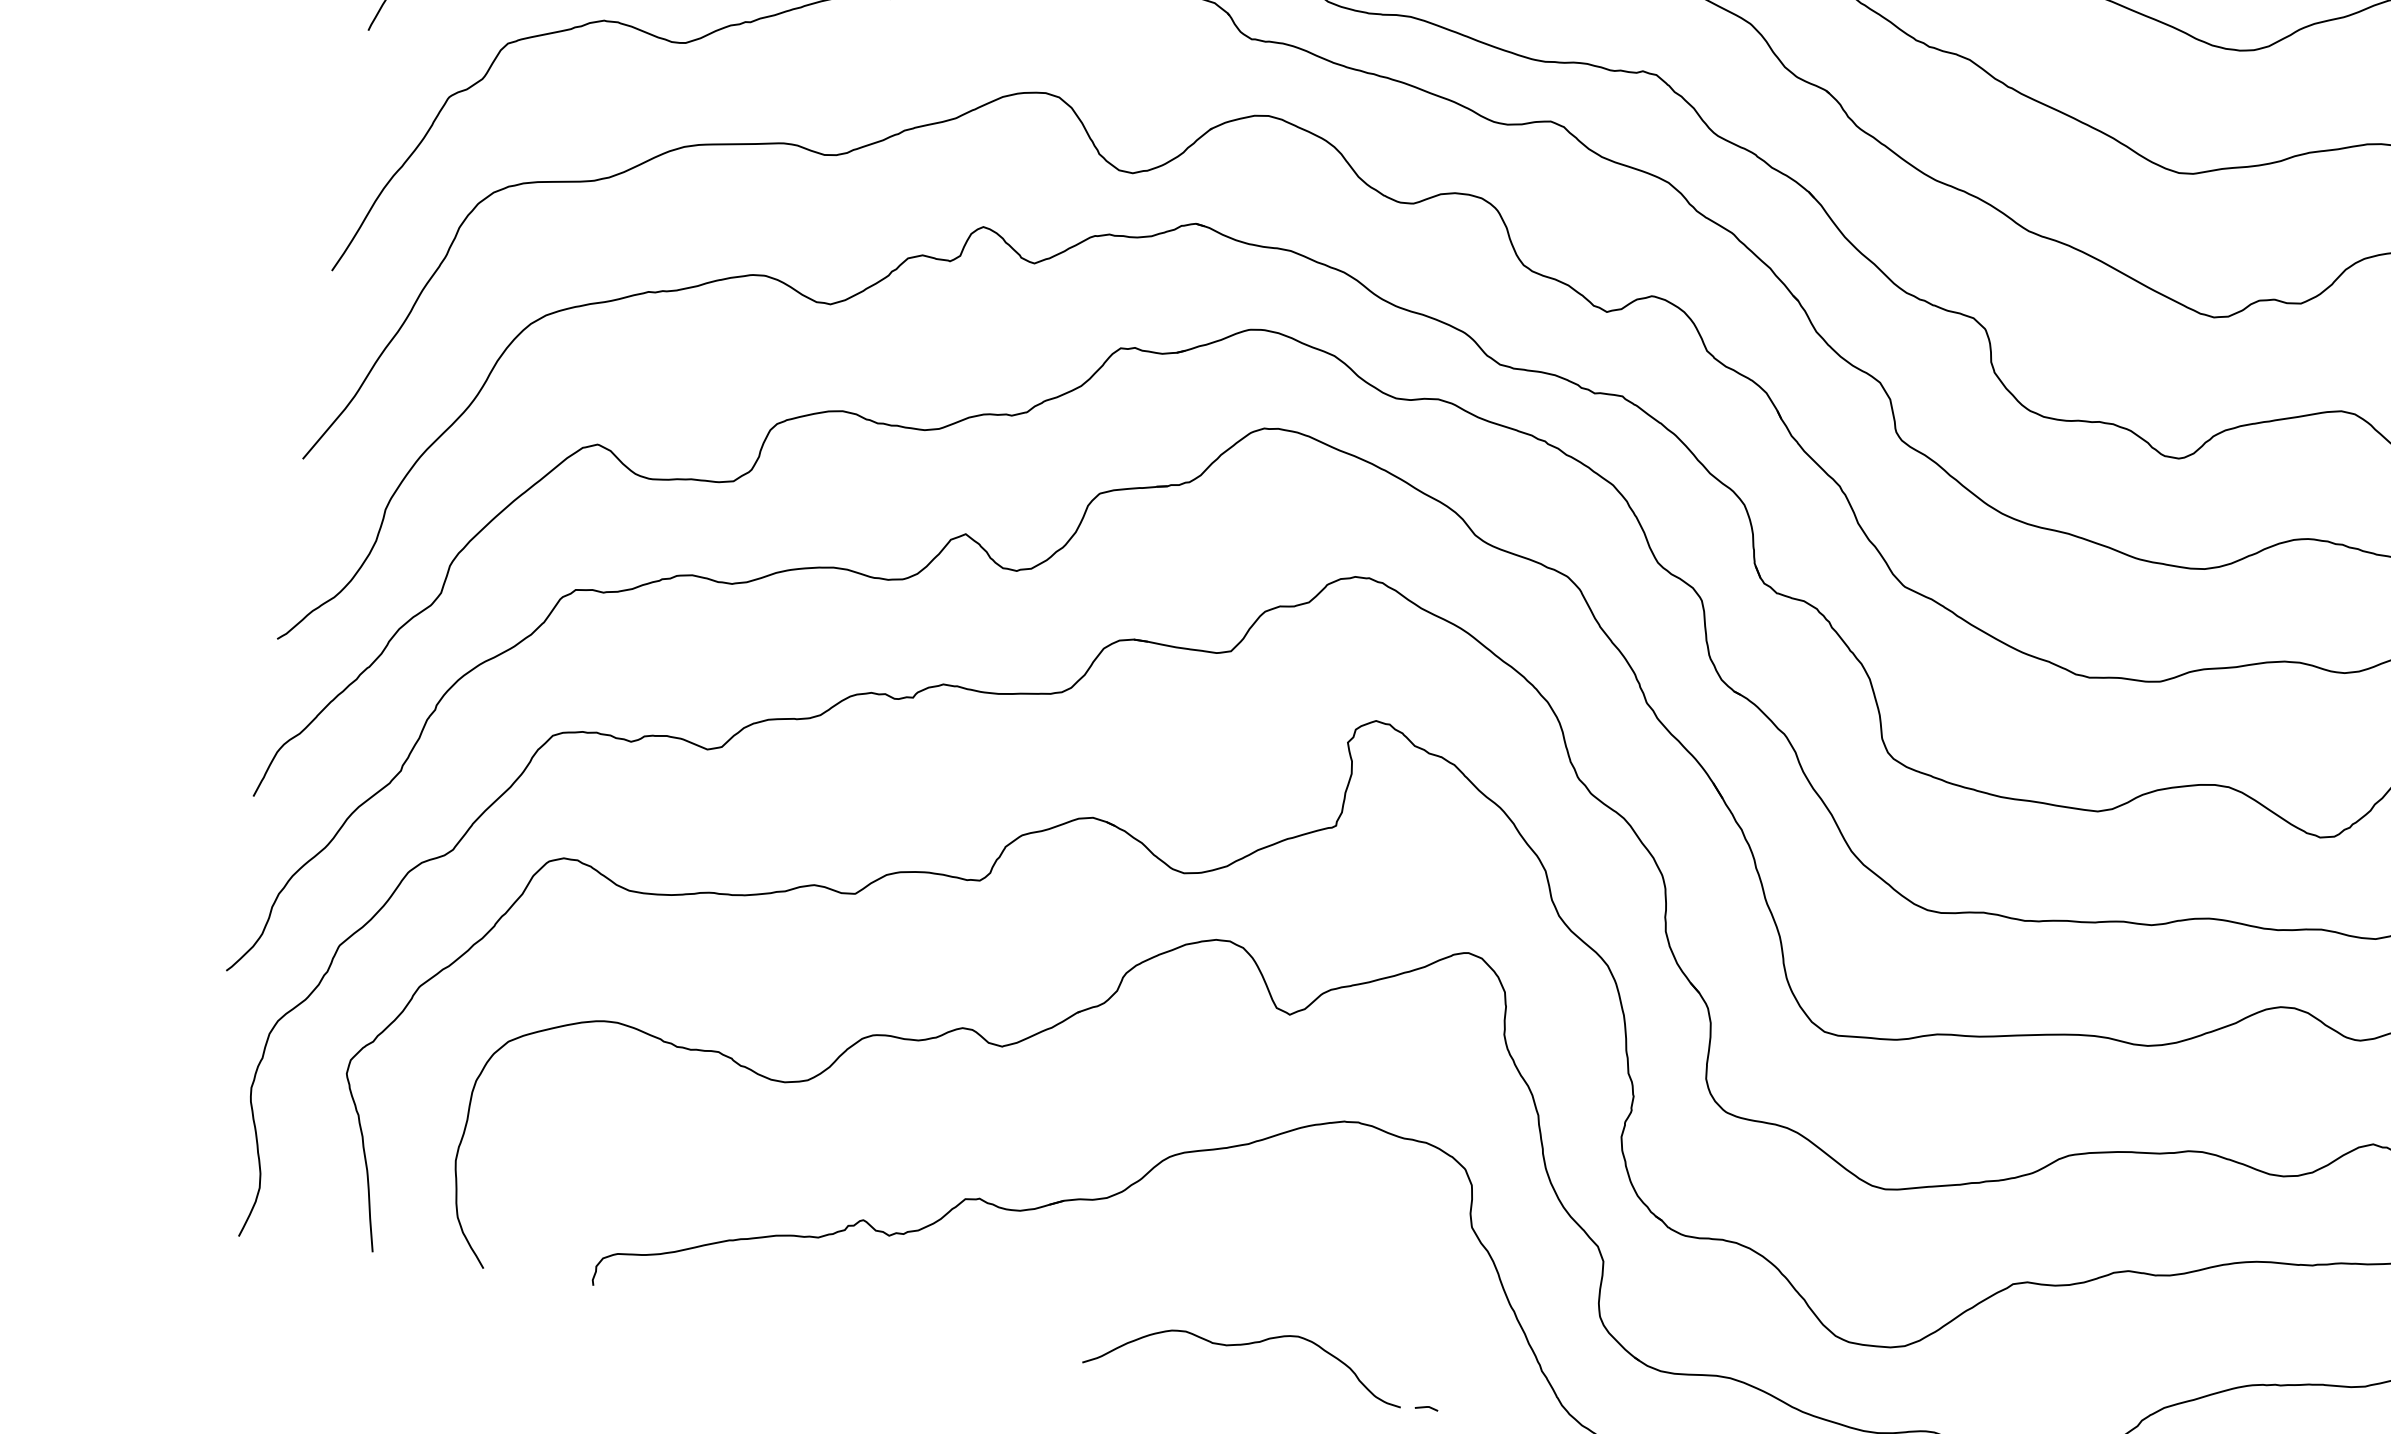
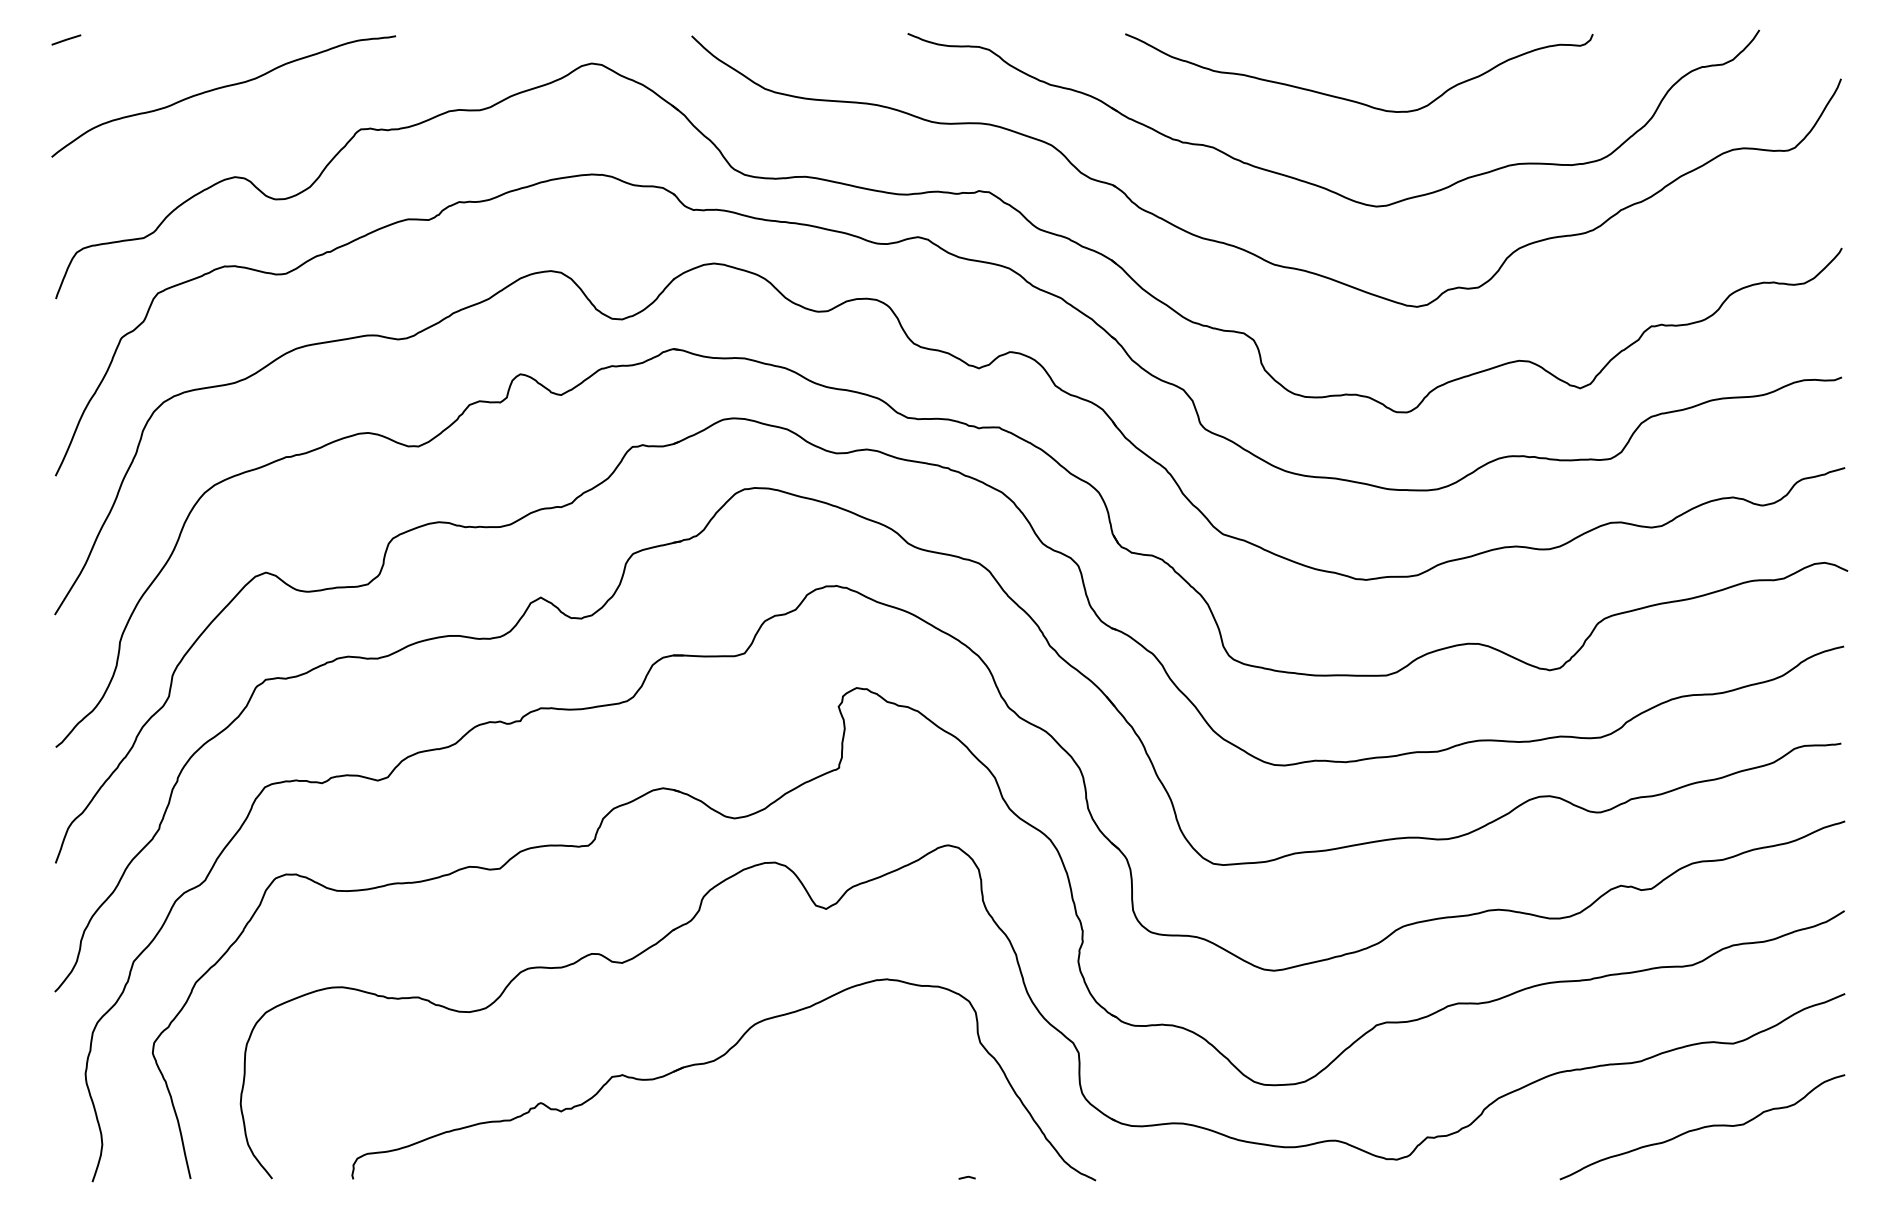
curve: (1245, 1345) -> (829, 1152), removed

